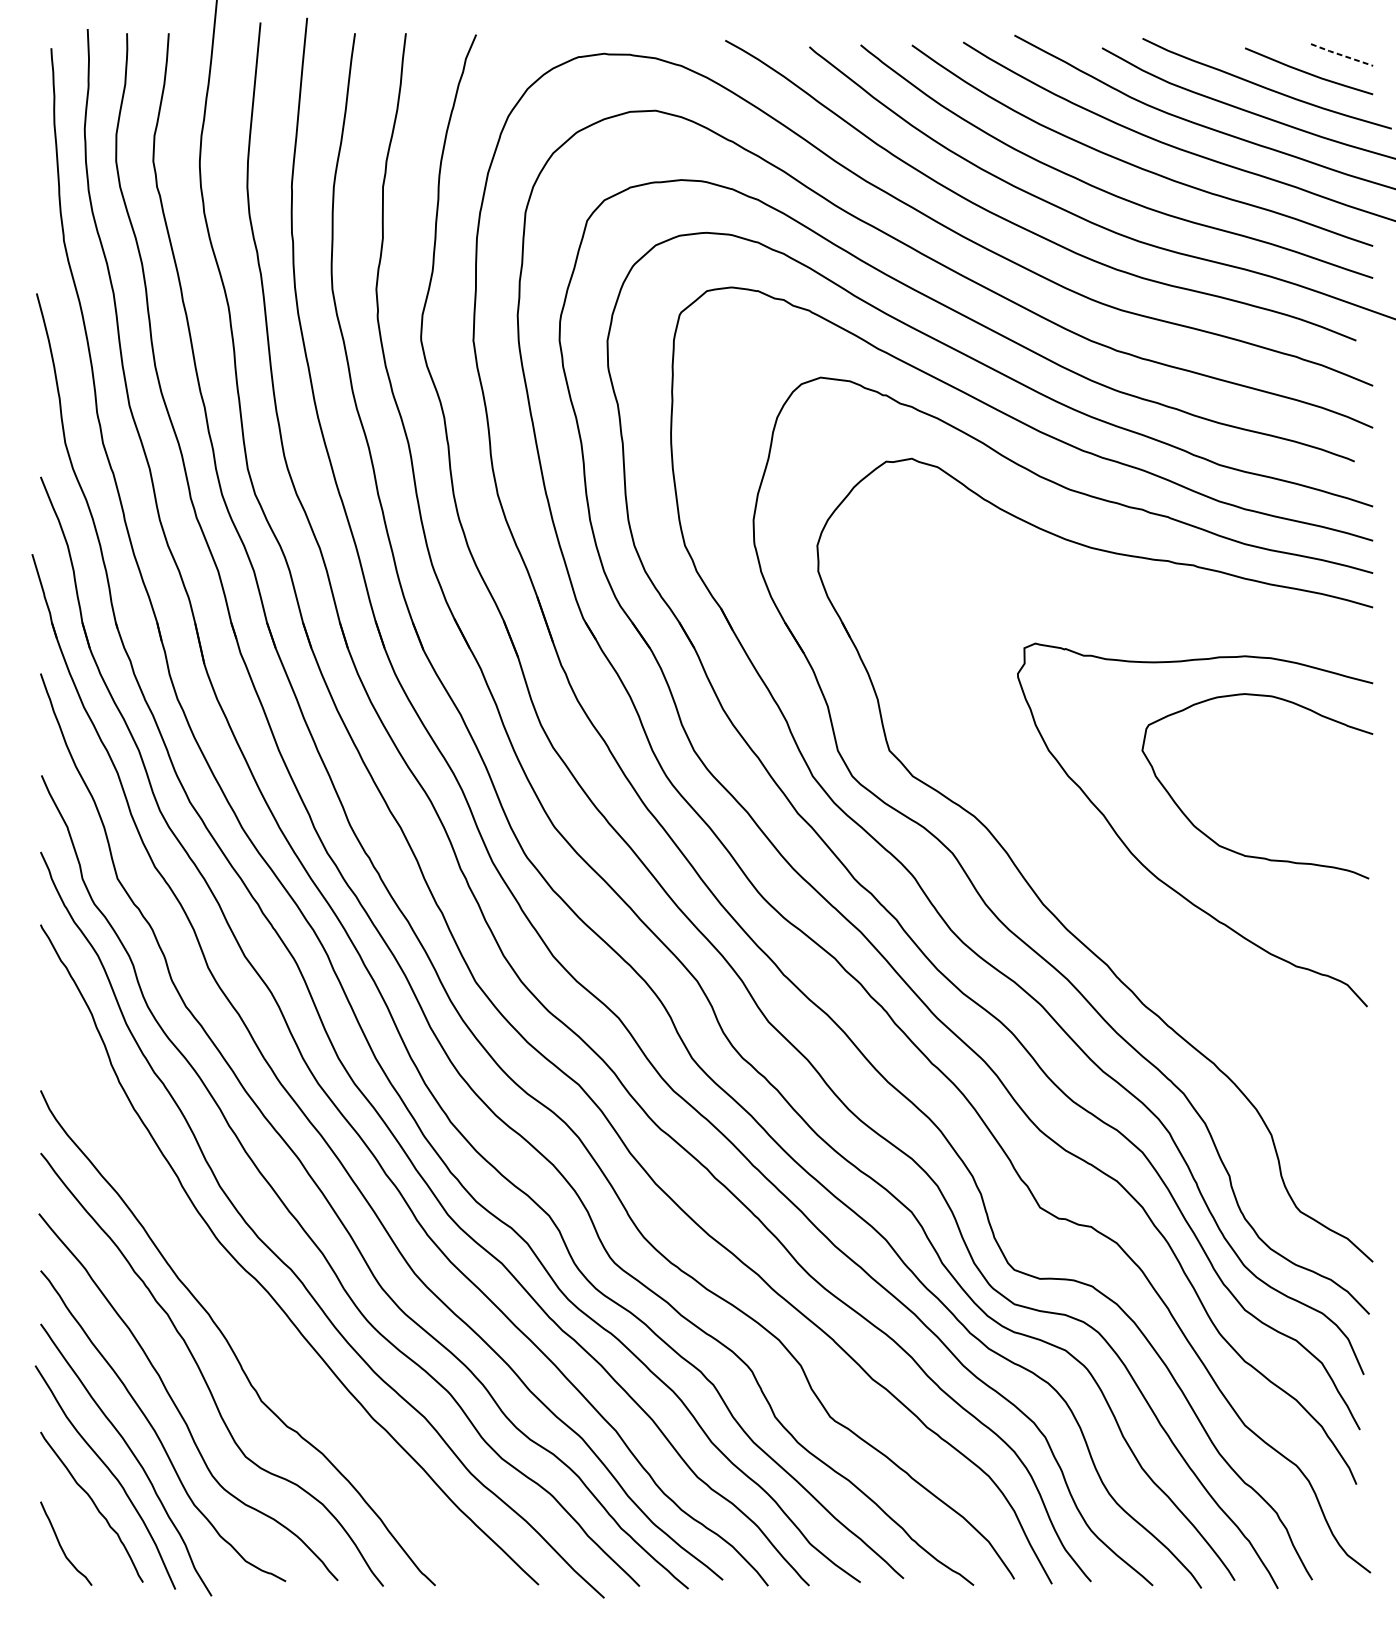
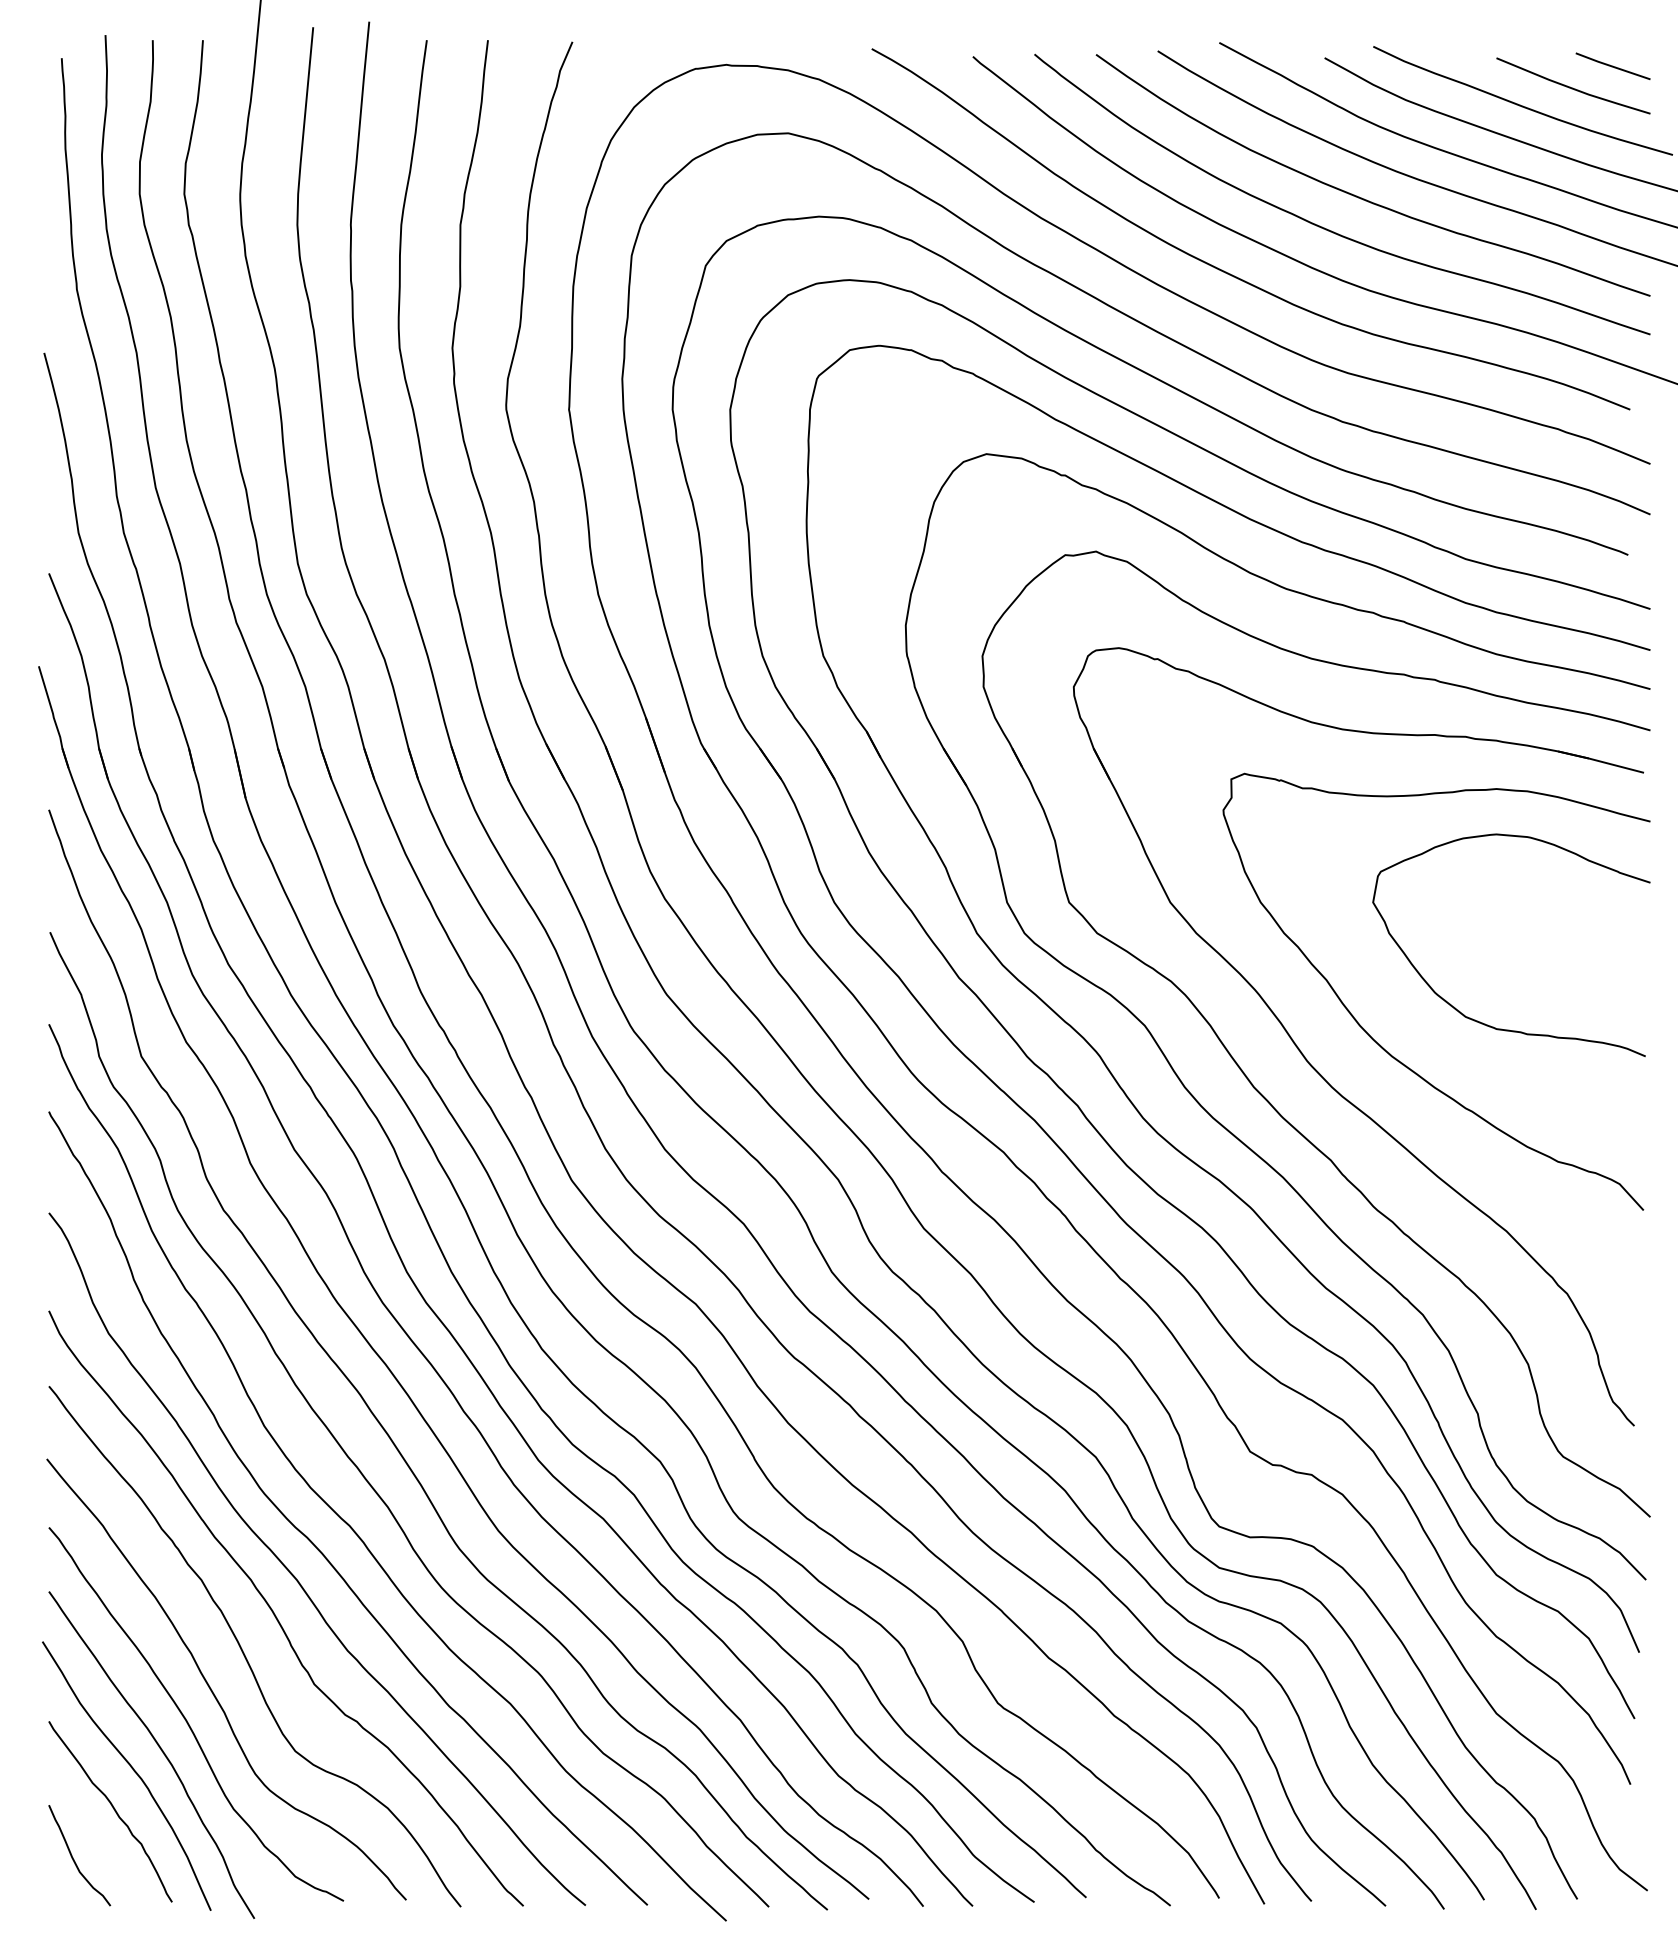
line: (1342, 55) -> (1613, 66), dashed -> solid
part: (1098, 892) -> (1320, 1073), added
curve: (245, 1311) -> (295, 1576), added

